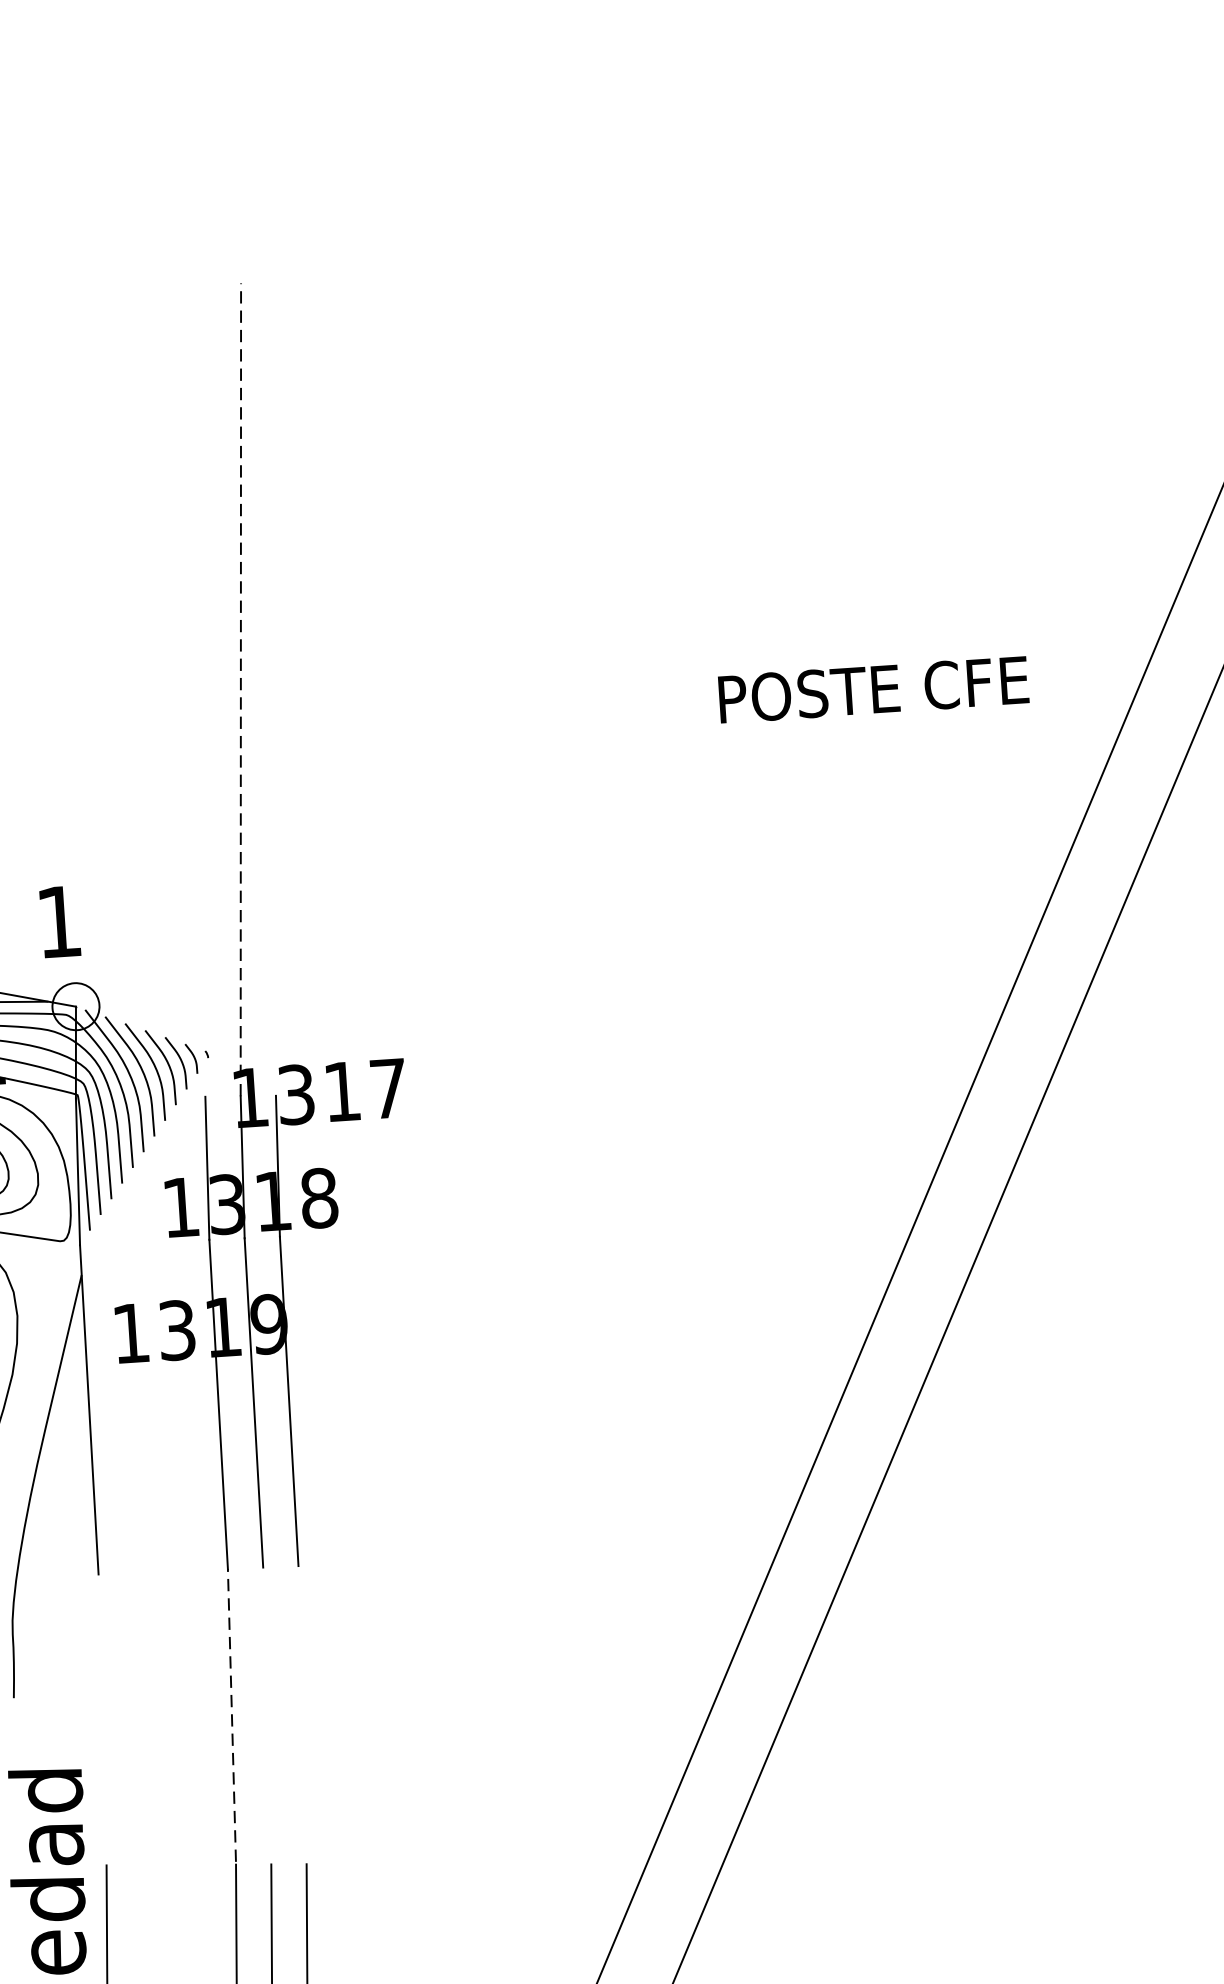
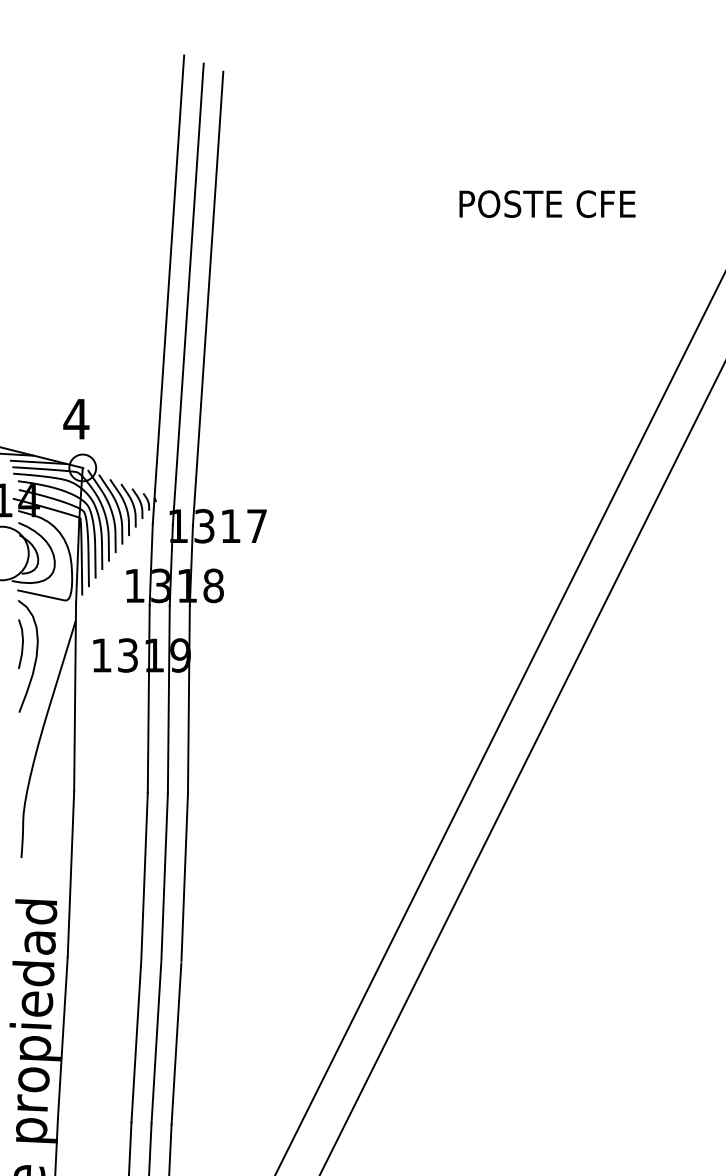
line: (205, 683) -> (168, 289), added
line: (241, 688) -> (188, 293), dashed -> solid
text: (873, 688) -> (547, 203), moved
line: (275, 694) -> (207, 298), added
text: (59, 922) -> (76, 419), 1 -> 4
line: (302, 1711) -> (184, 876), added
line: (266, 1713) -> (164, 876), added
line: (231, 1714) -> (144, 875), dashed -> solid
line: (101, 1719) -> (70, 873), added

